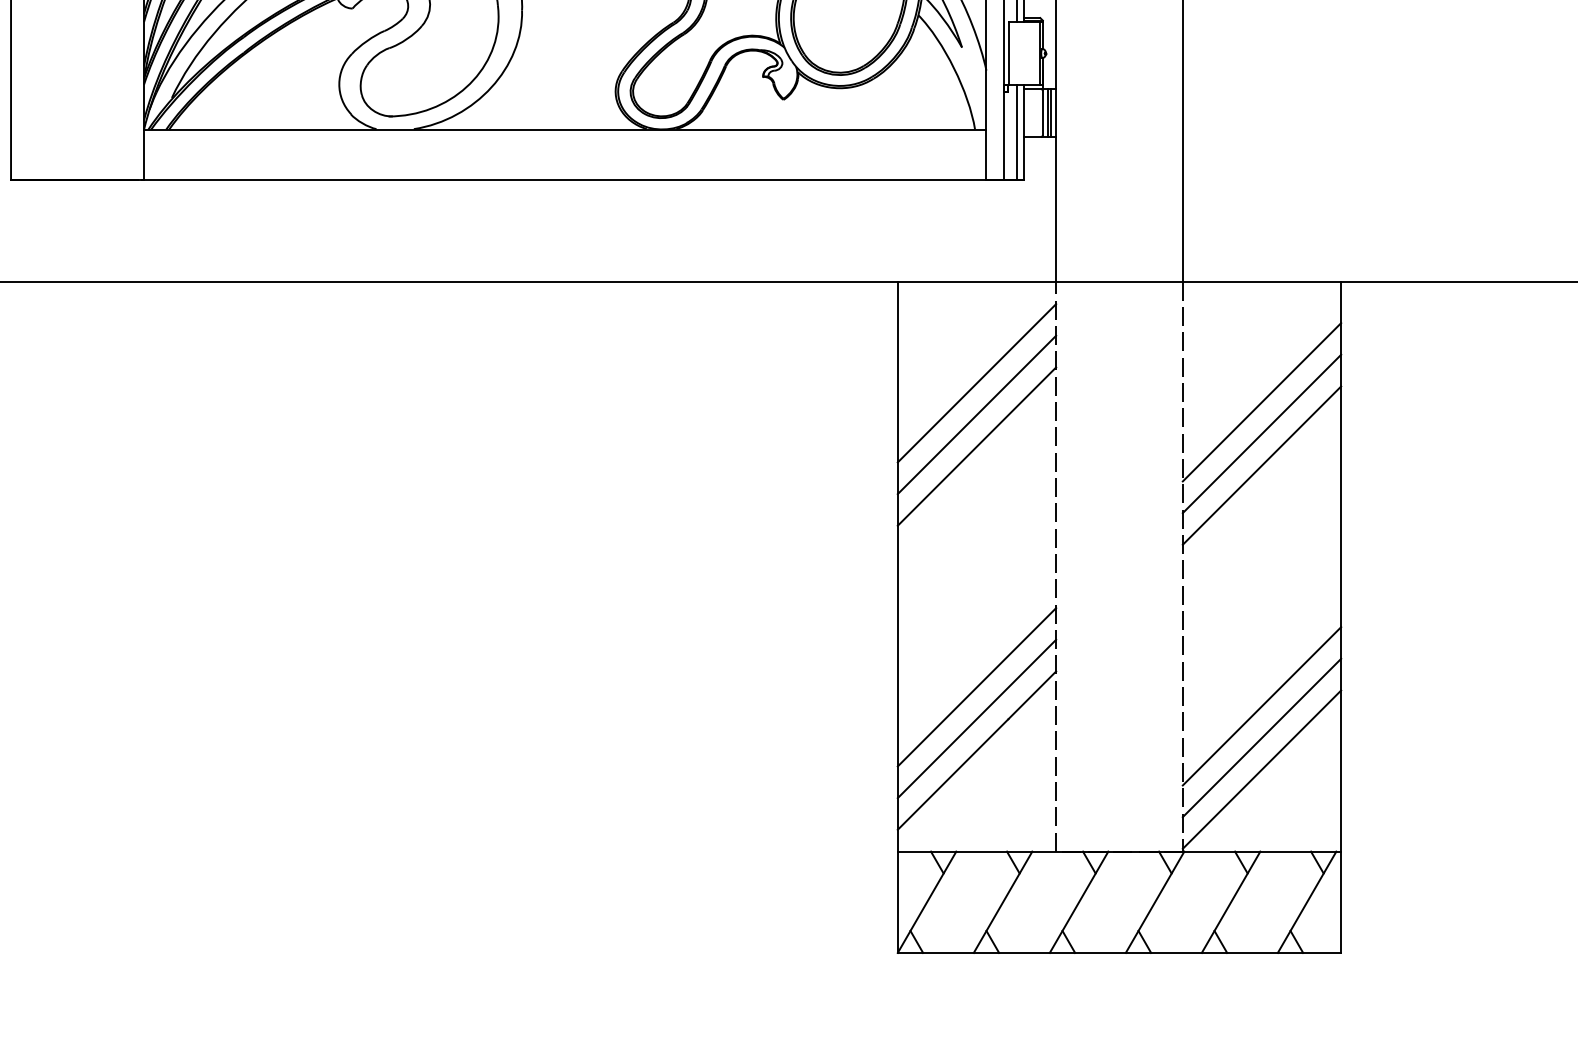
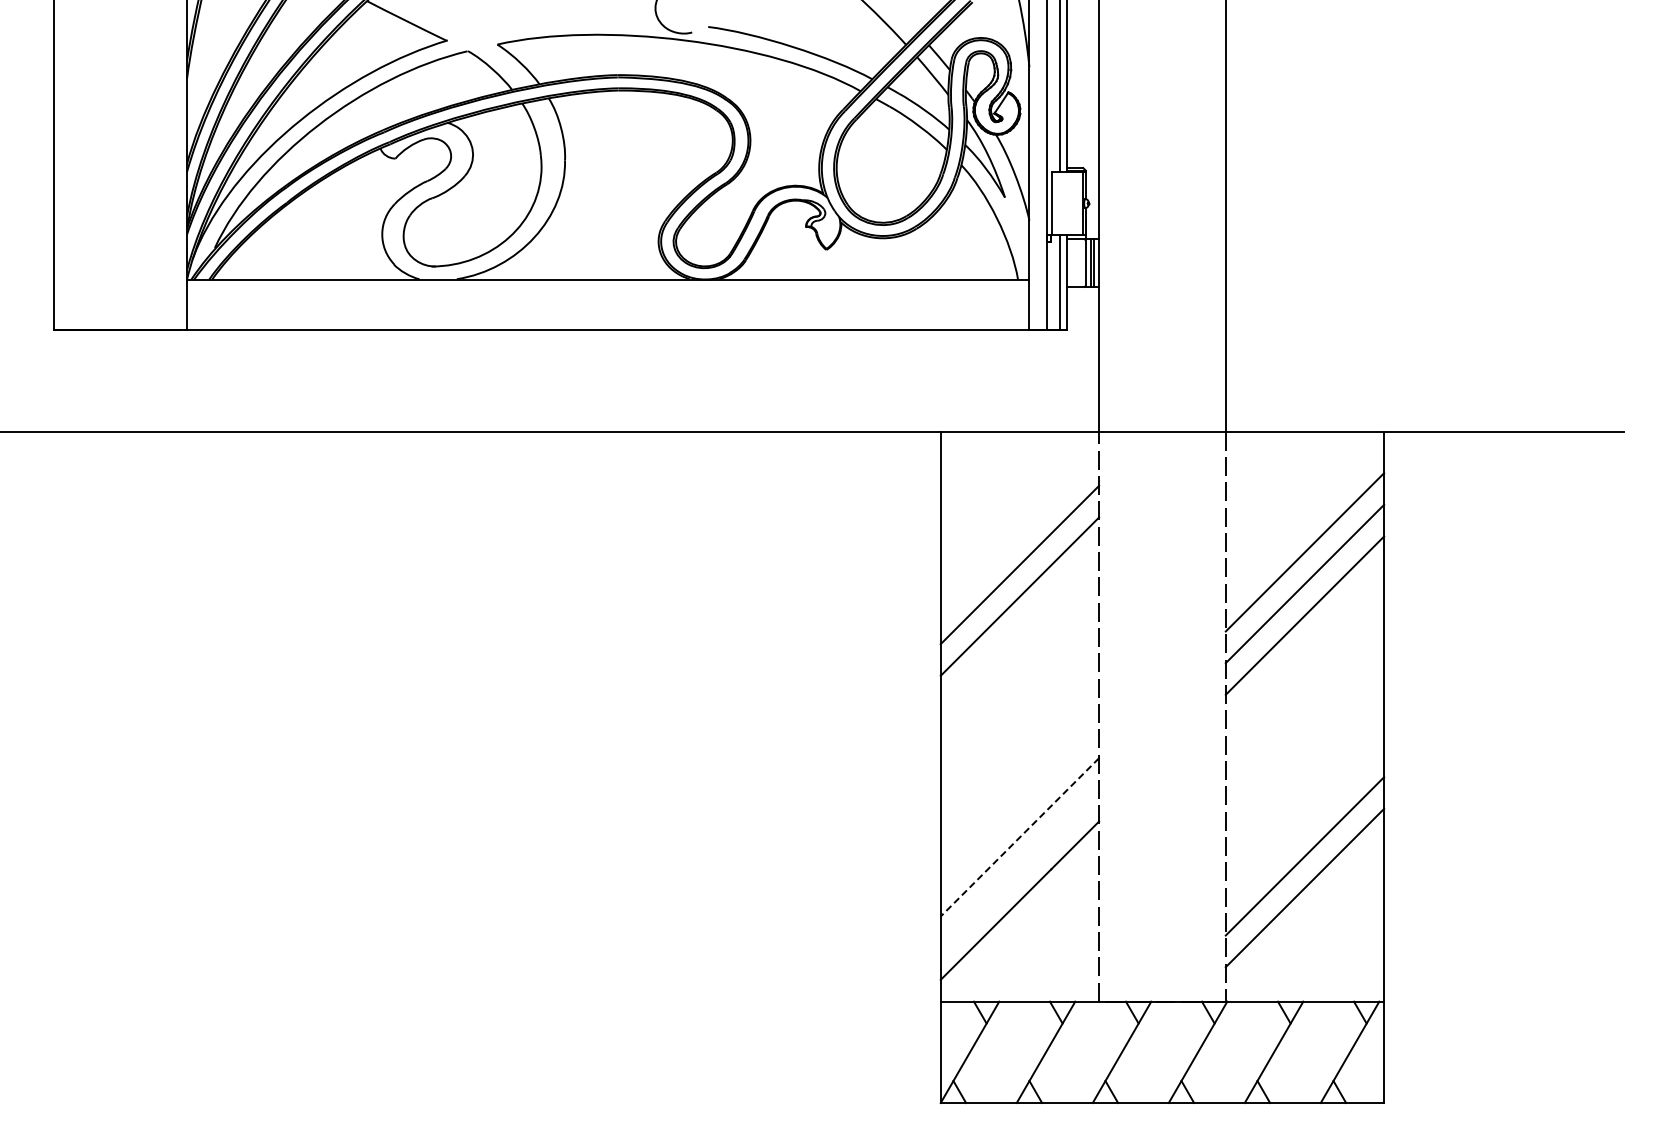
line: (976, 383) -> (1019, 533), removed
line: (976, 687) -> (1019, 837), solid -> dashed
line: (976, 718) -> (1019, 868), removed
line: (1261, 769) -> (1304, 919), removed

